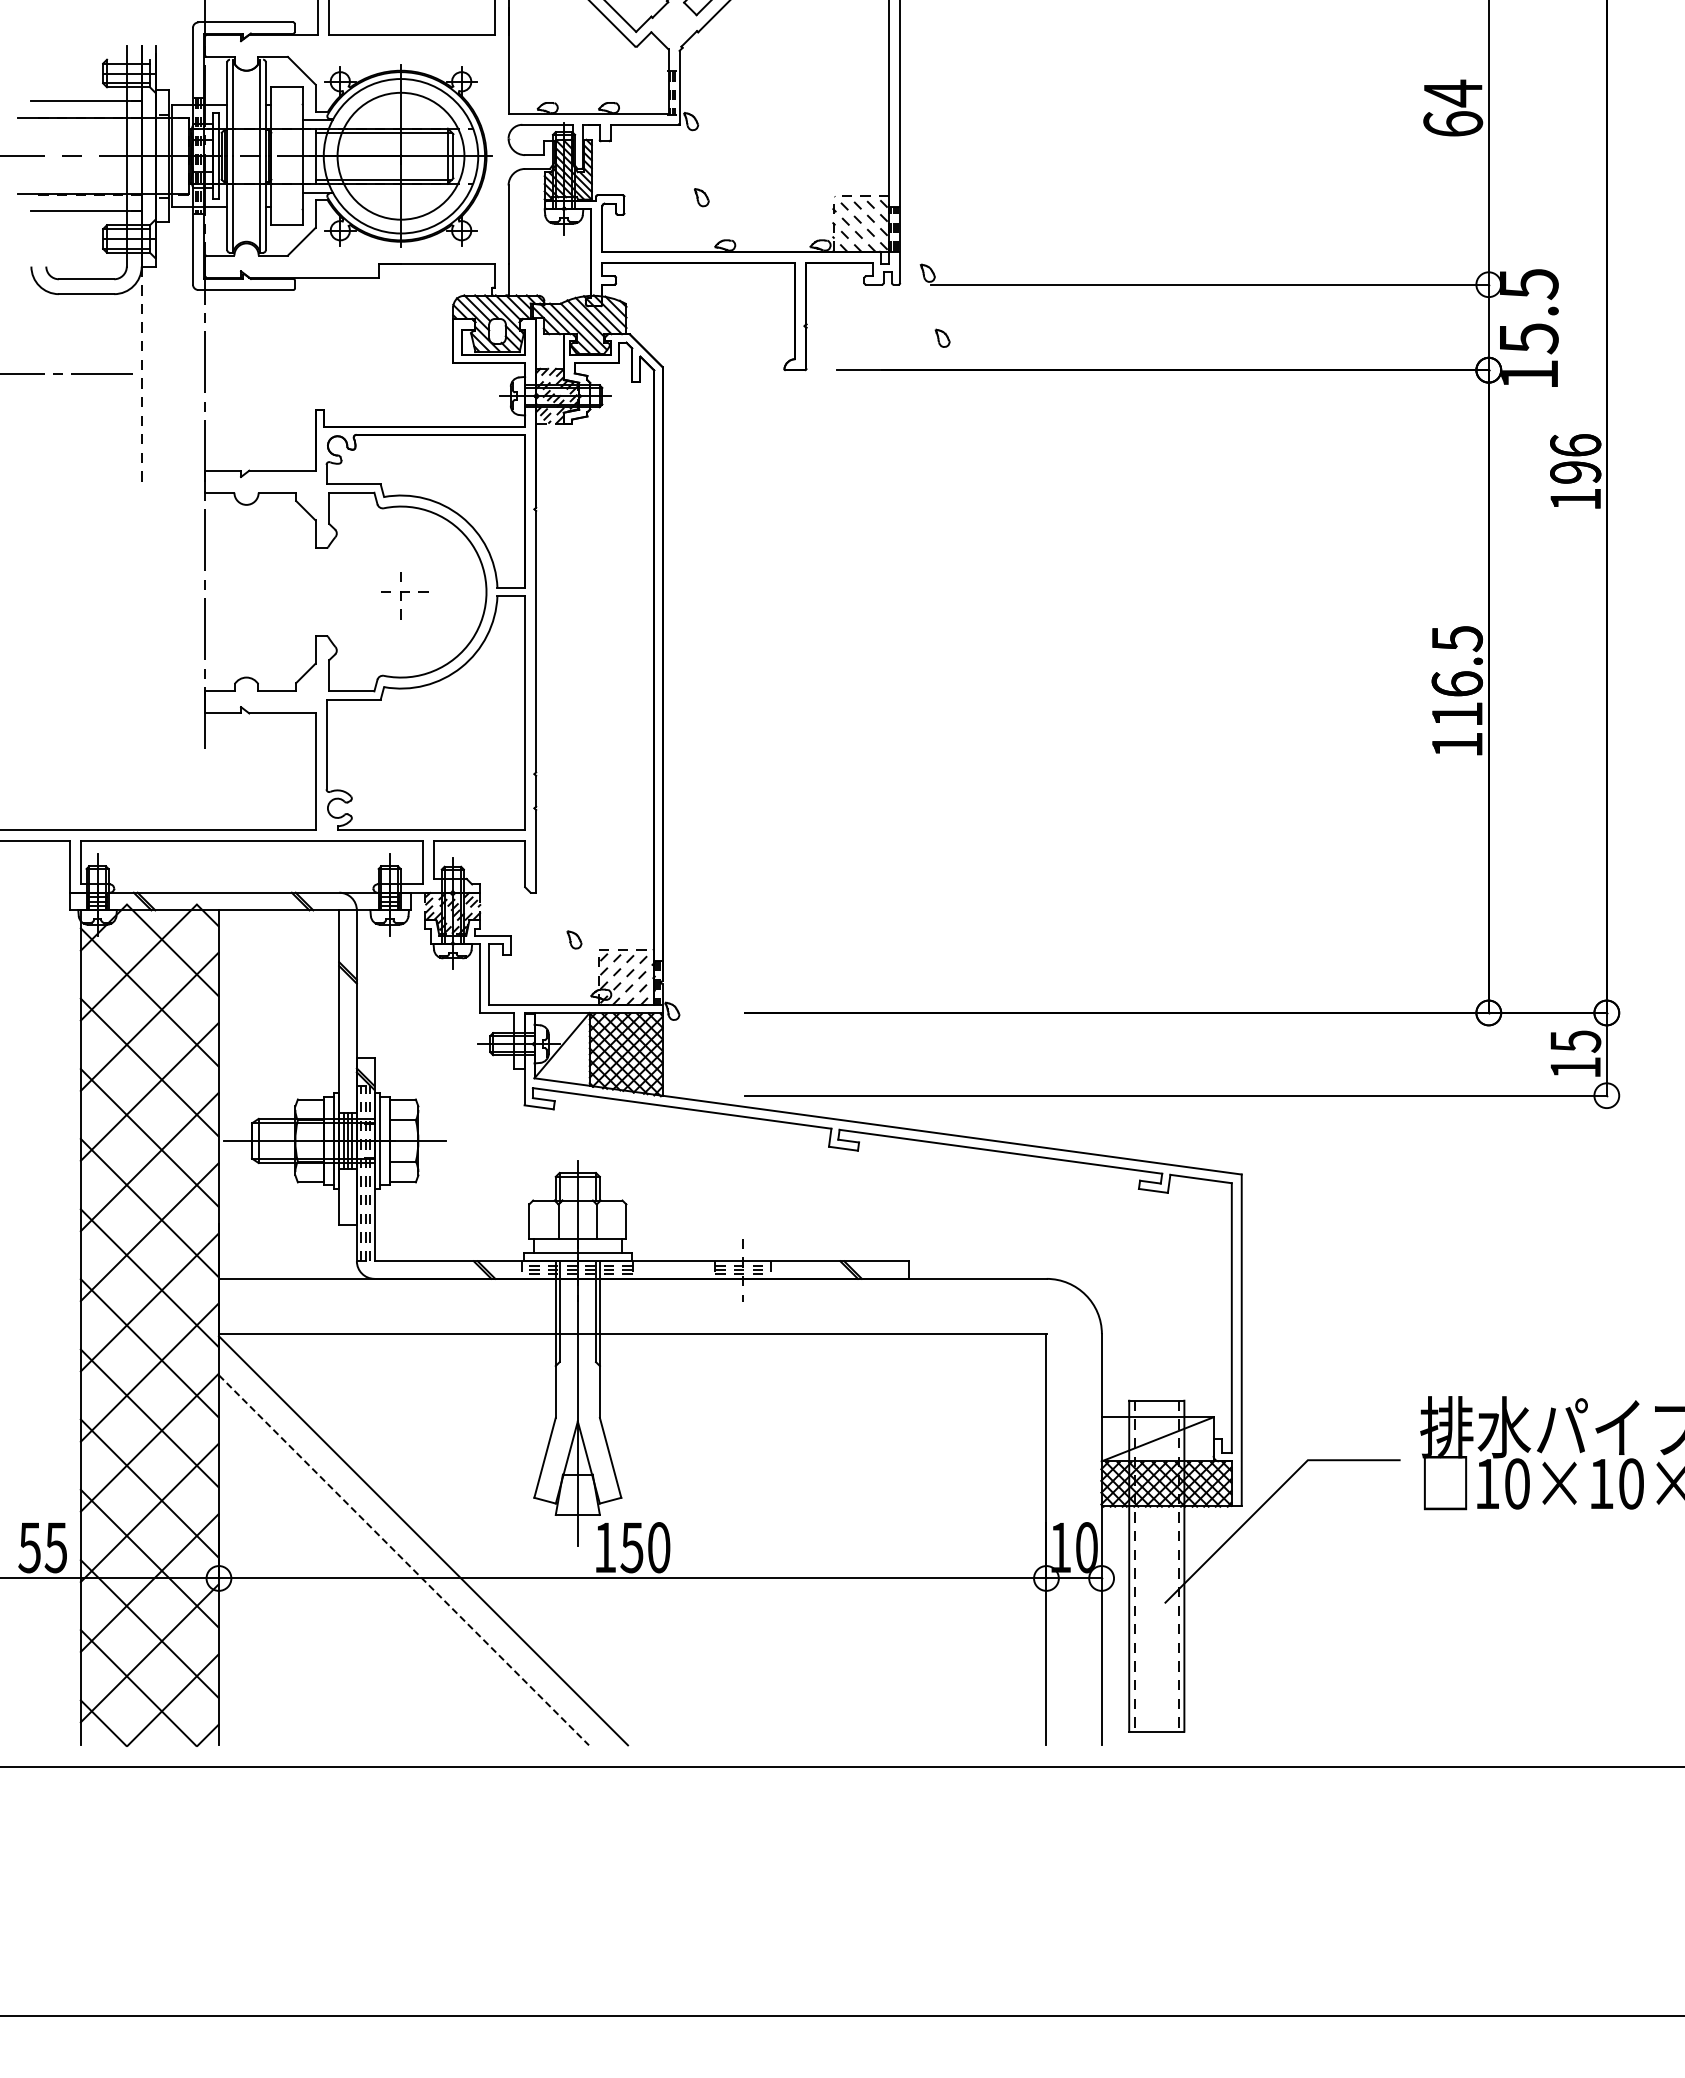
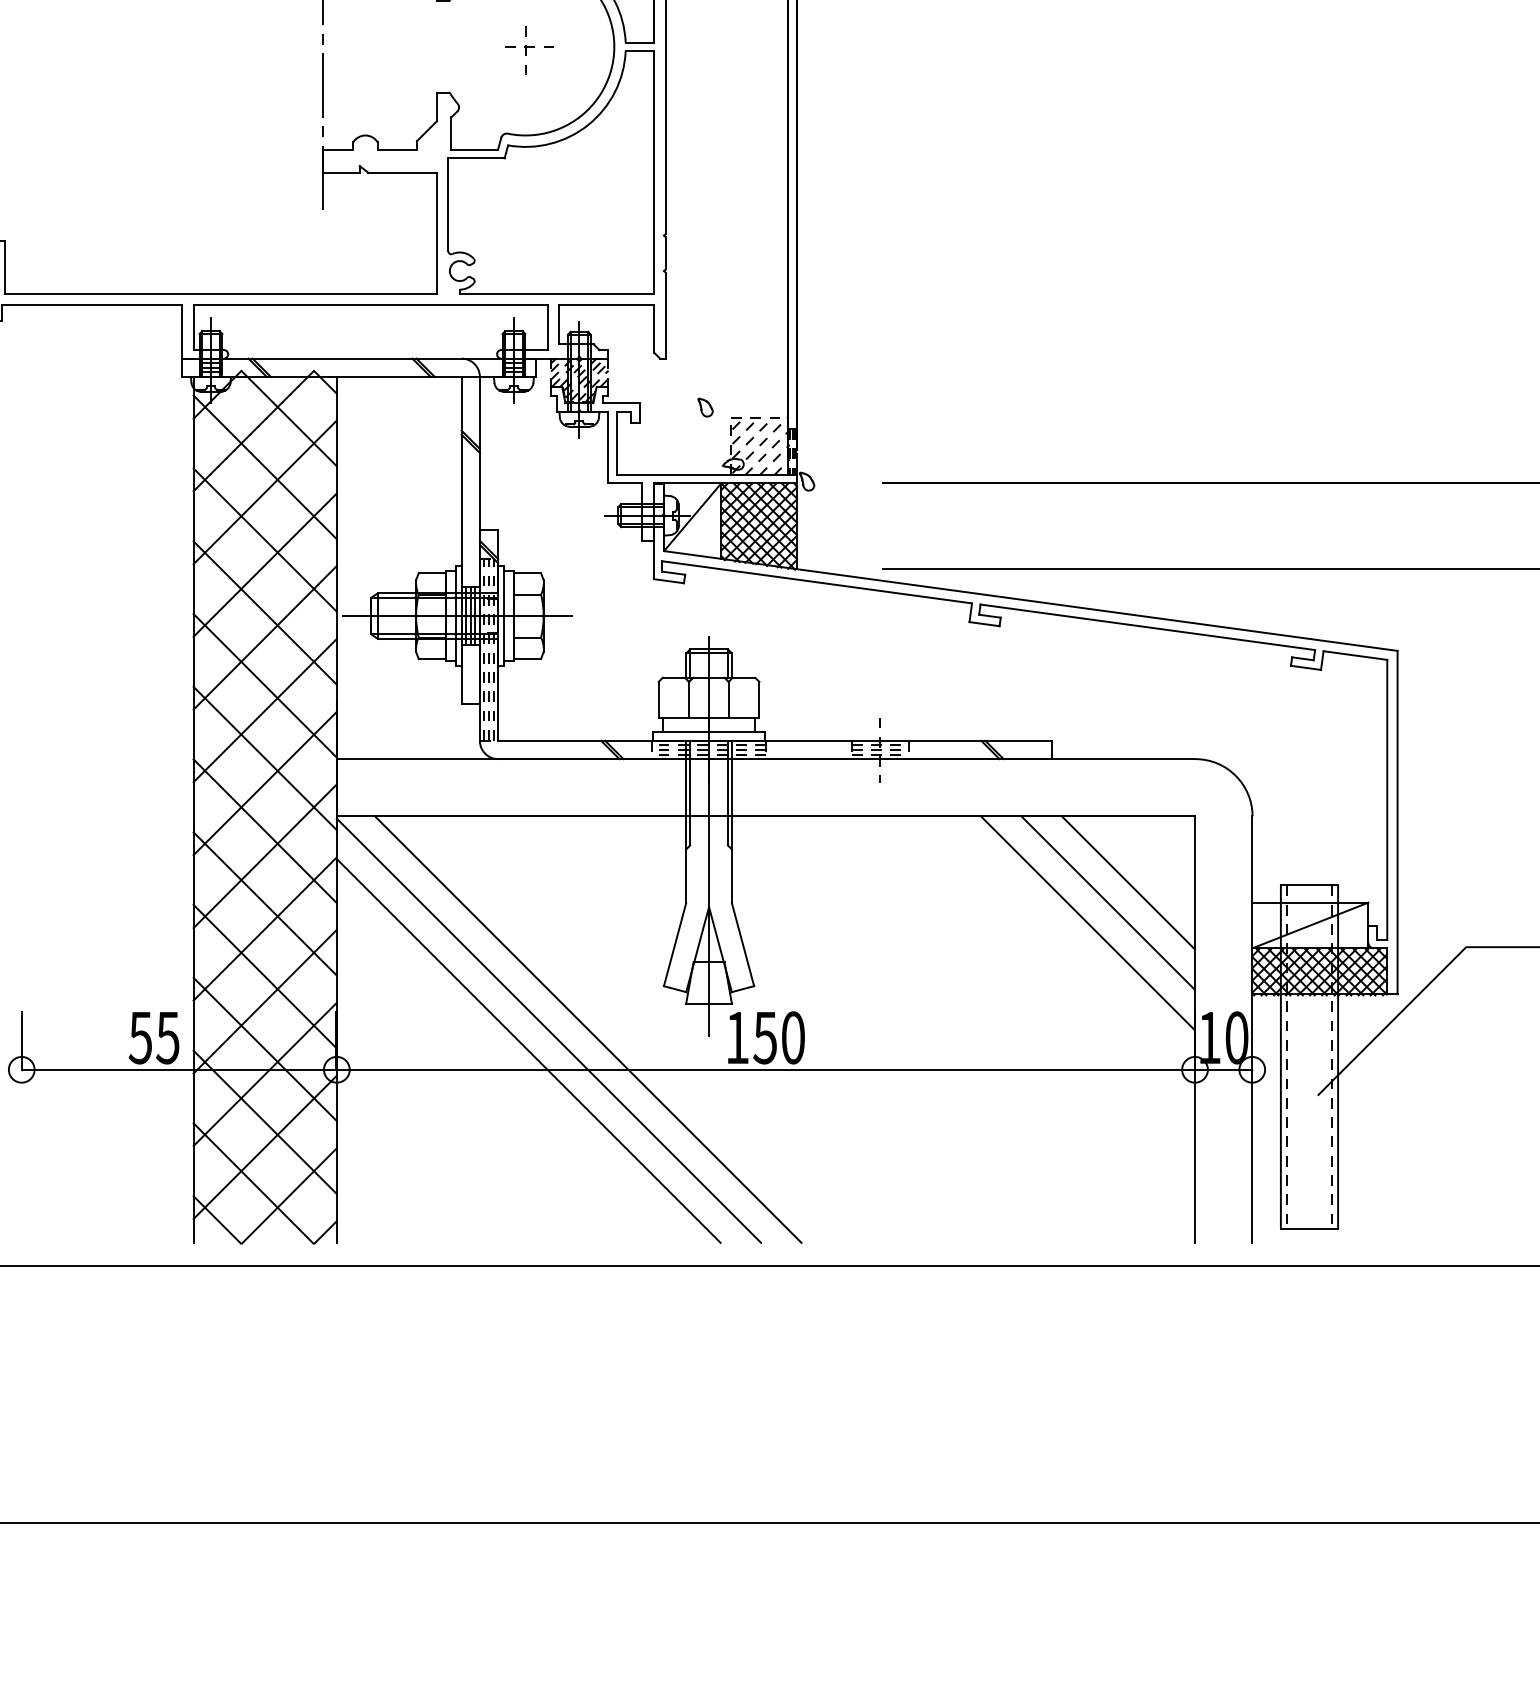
line: (982, 1398) -> (1128, 883), added
line: (962, 1417) -> (1107, 902), added
line: (943, 1437) -> (1088, 923), added
line: (461, 1539) -> (588, 1029), added
line: (404, 1560) -> (529, 1051), dashed -> solid

